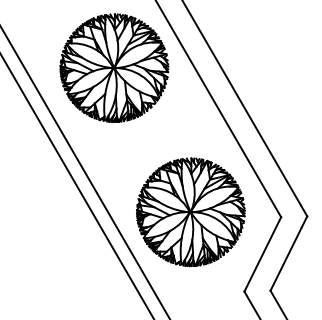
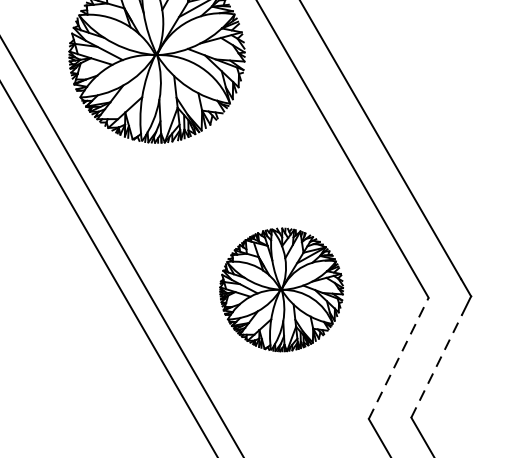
part: (190, 212) -> (280, 290), size x0.7
line: (262, 254) -> (398, 358), solid -> dashed
line: (286, 258) -> (437, 365), solid -> dashed

